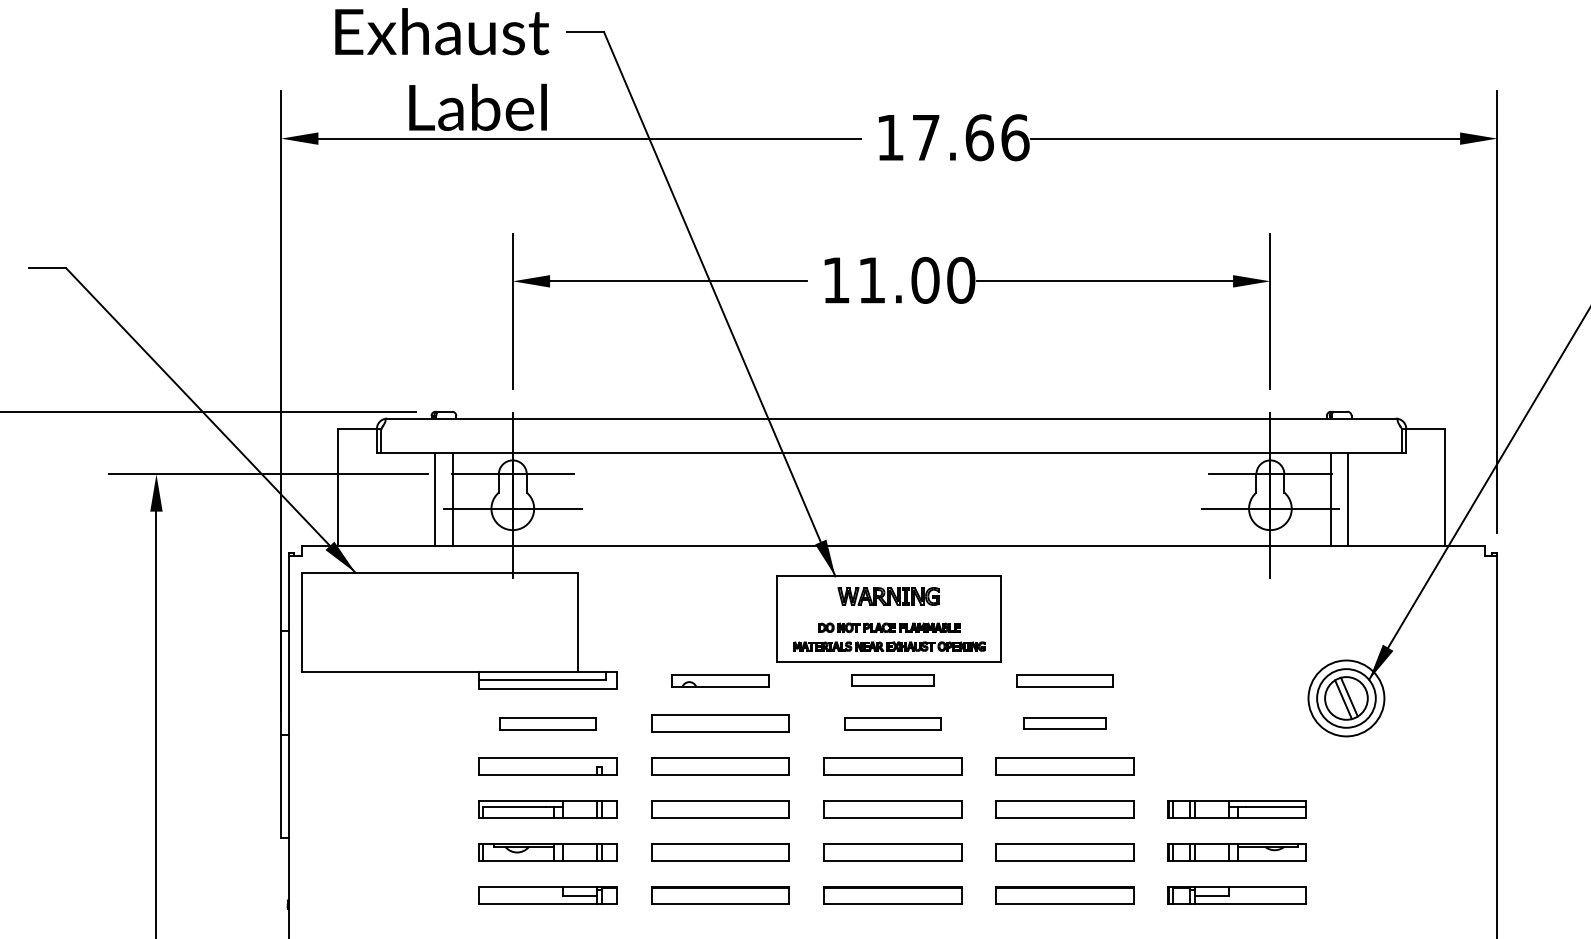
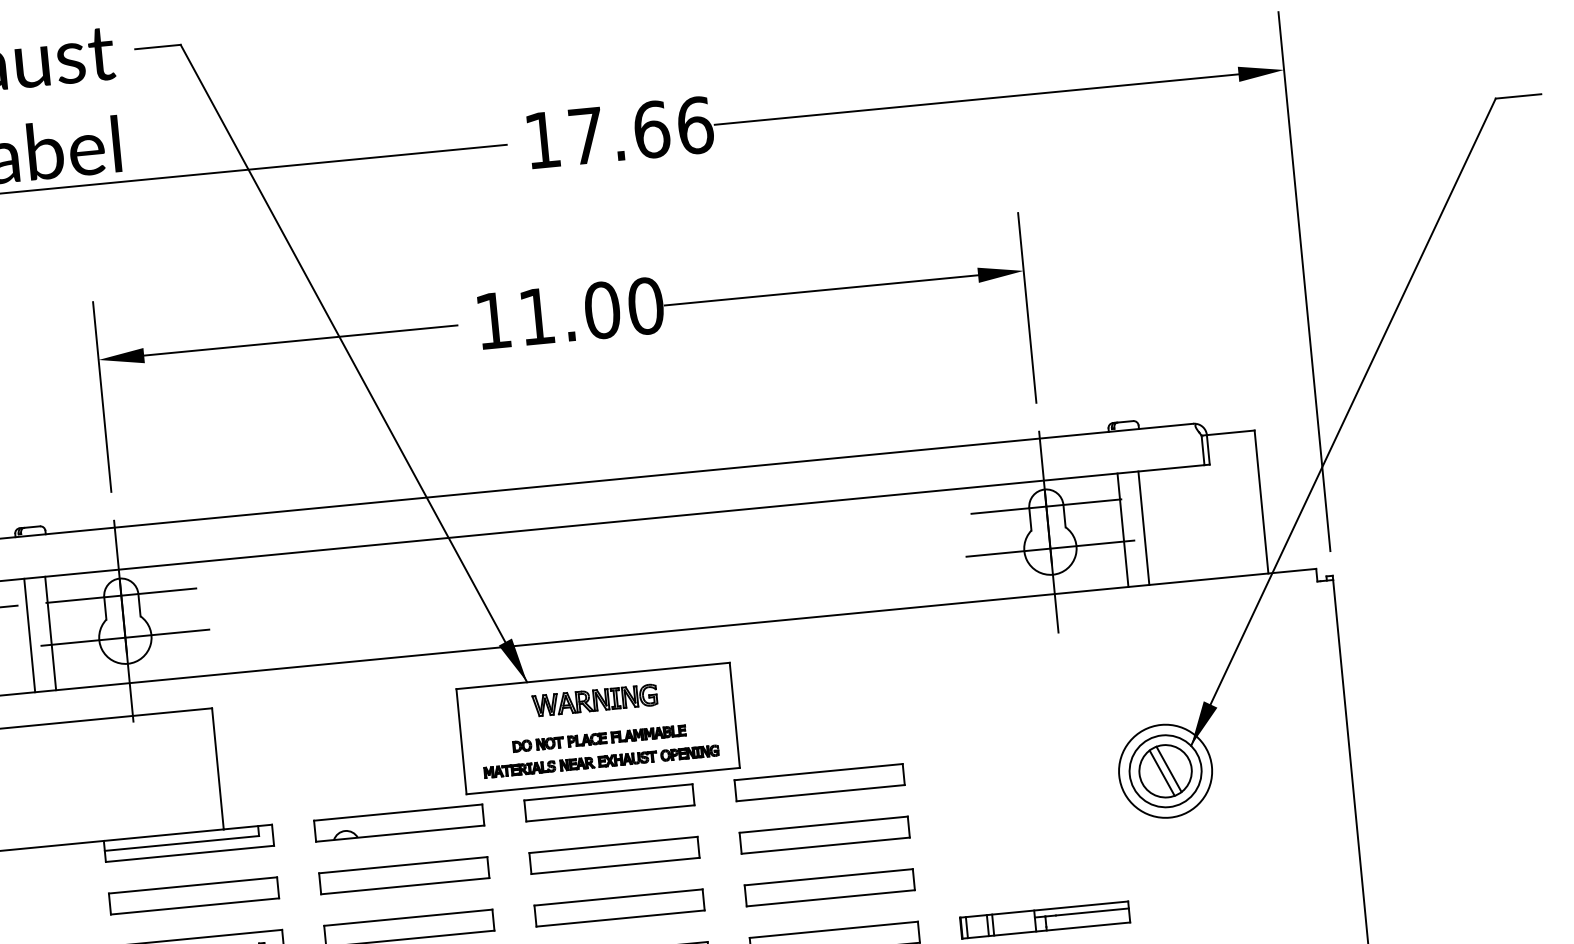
part: (720, 680) -> (399, 822), size x1.43
part: (892, 680) -> (609, 802), size x1.67
part: (1064, 680) -> (819, 782), size x1.43
part: (547, 723) -> (192, 895), size x1.43
part: (892, 723) -> (614, 855), size x1.43
part: (1064, 723) -> (824, 835), size x1.67

